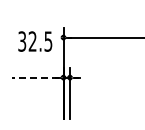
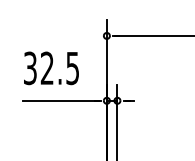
text: (35, 41) -> (51, 68), moved
line: (34, 77) -> (59, 100), dashed -> solid

